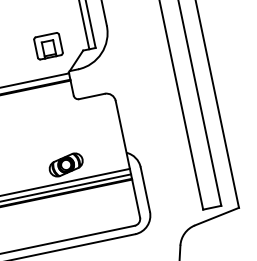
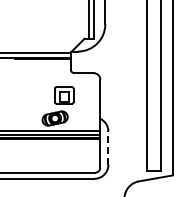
part: (48, 46) -> (64, 95), moved
line: (145, 189) -> (108, 148), solid -> dashed

